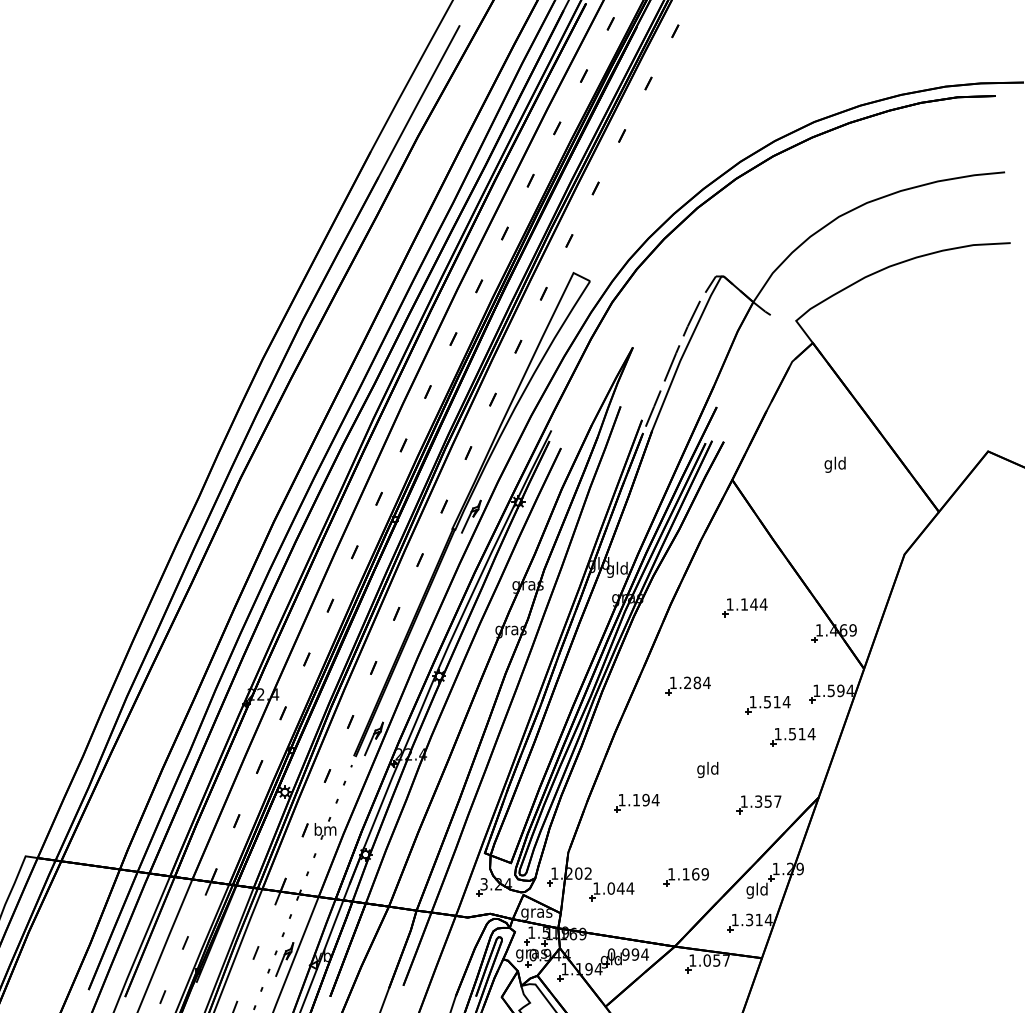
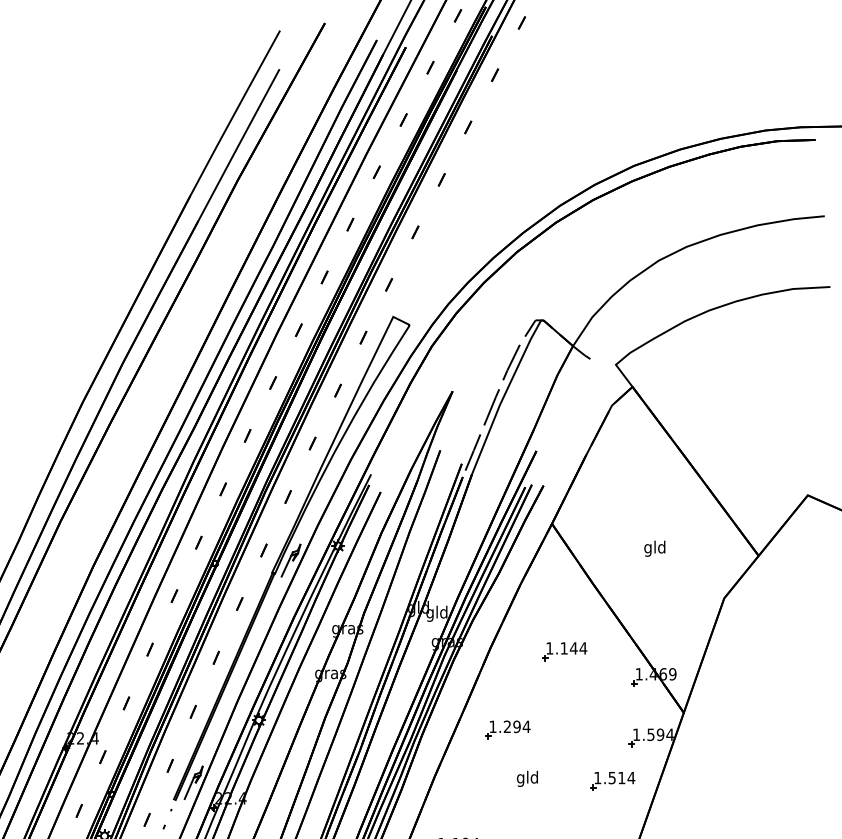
text: (834, 464) -> (654, 548), moved
text: (697, 682) -> (517, 726), 1.284 -> 1.294
part: (767, 705) -> (587, 749), removed
text: (707, 769) -> (527, 778), moved

